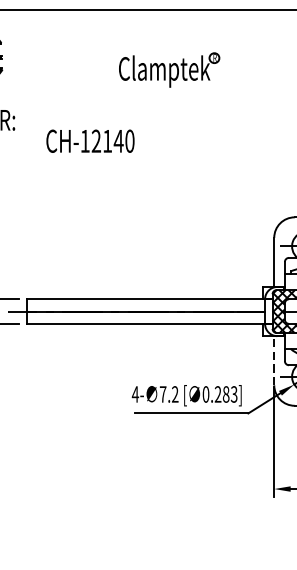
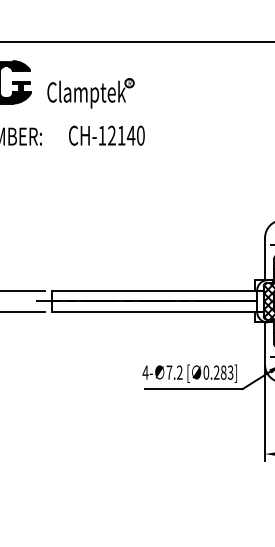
part: (169, 70) -> (90, 93), moved
text: (90, 141) -> (106, 135), moved
line: (274, 360) -> (265, 343), dashed -> solid

